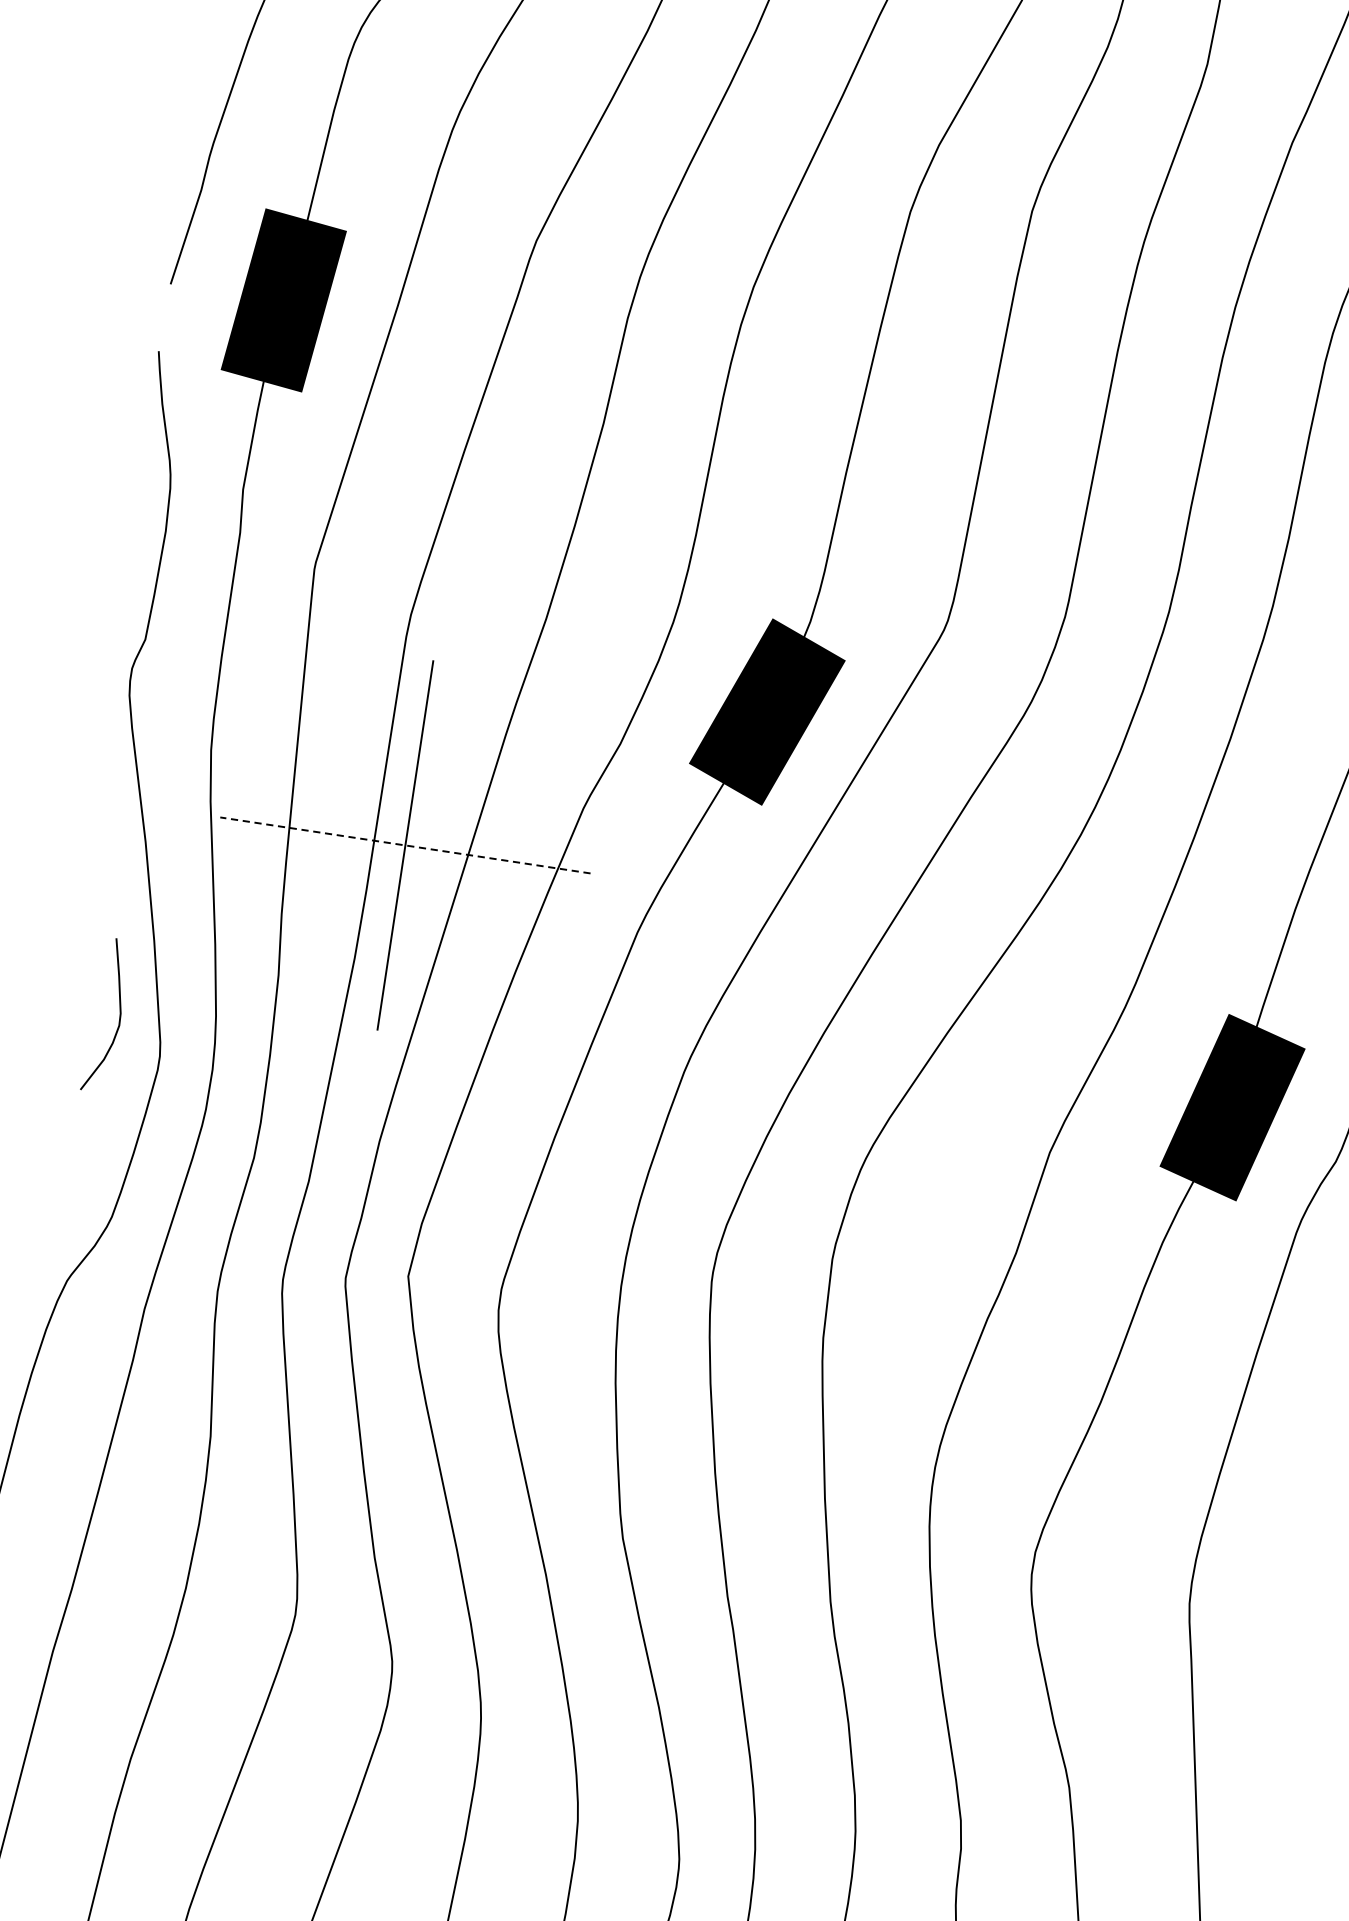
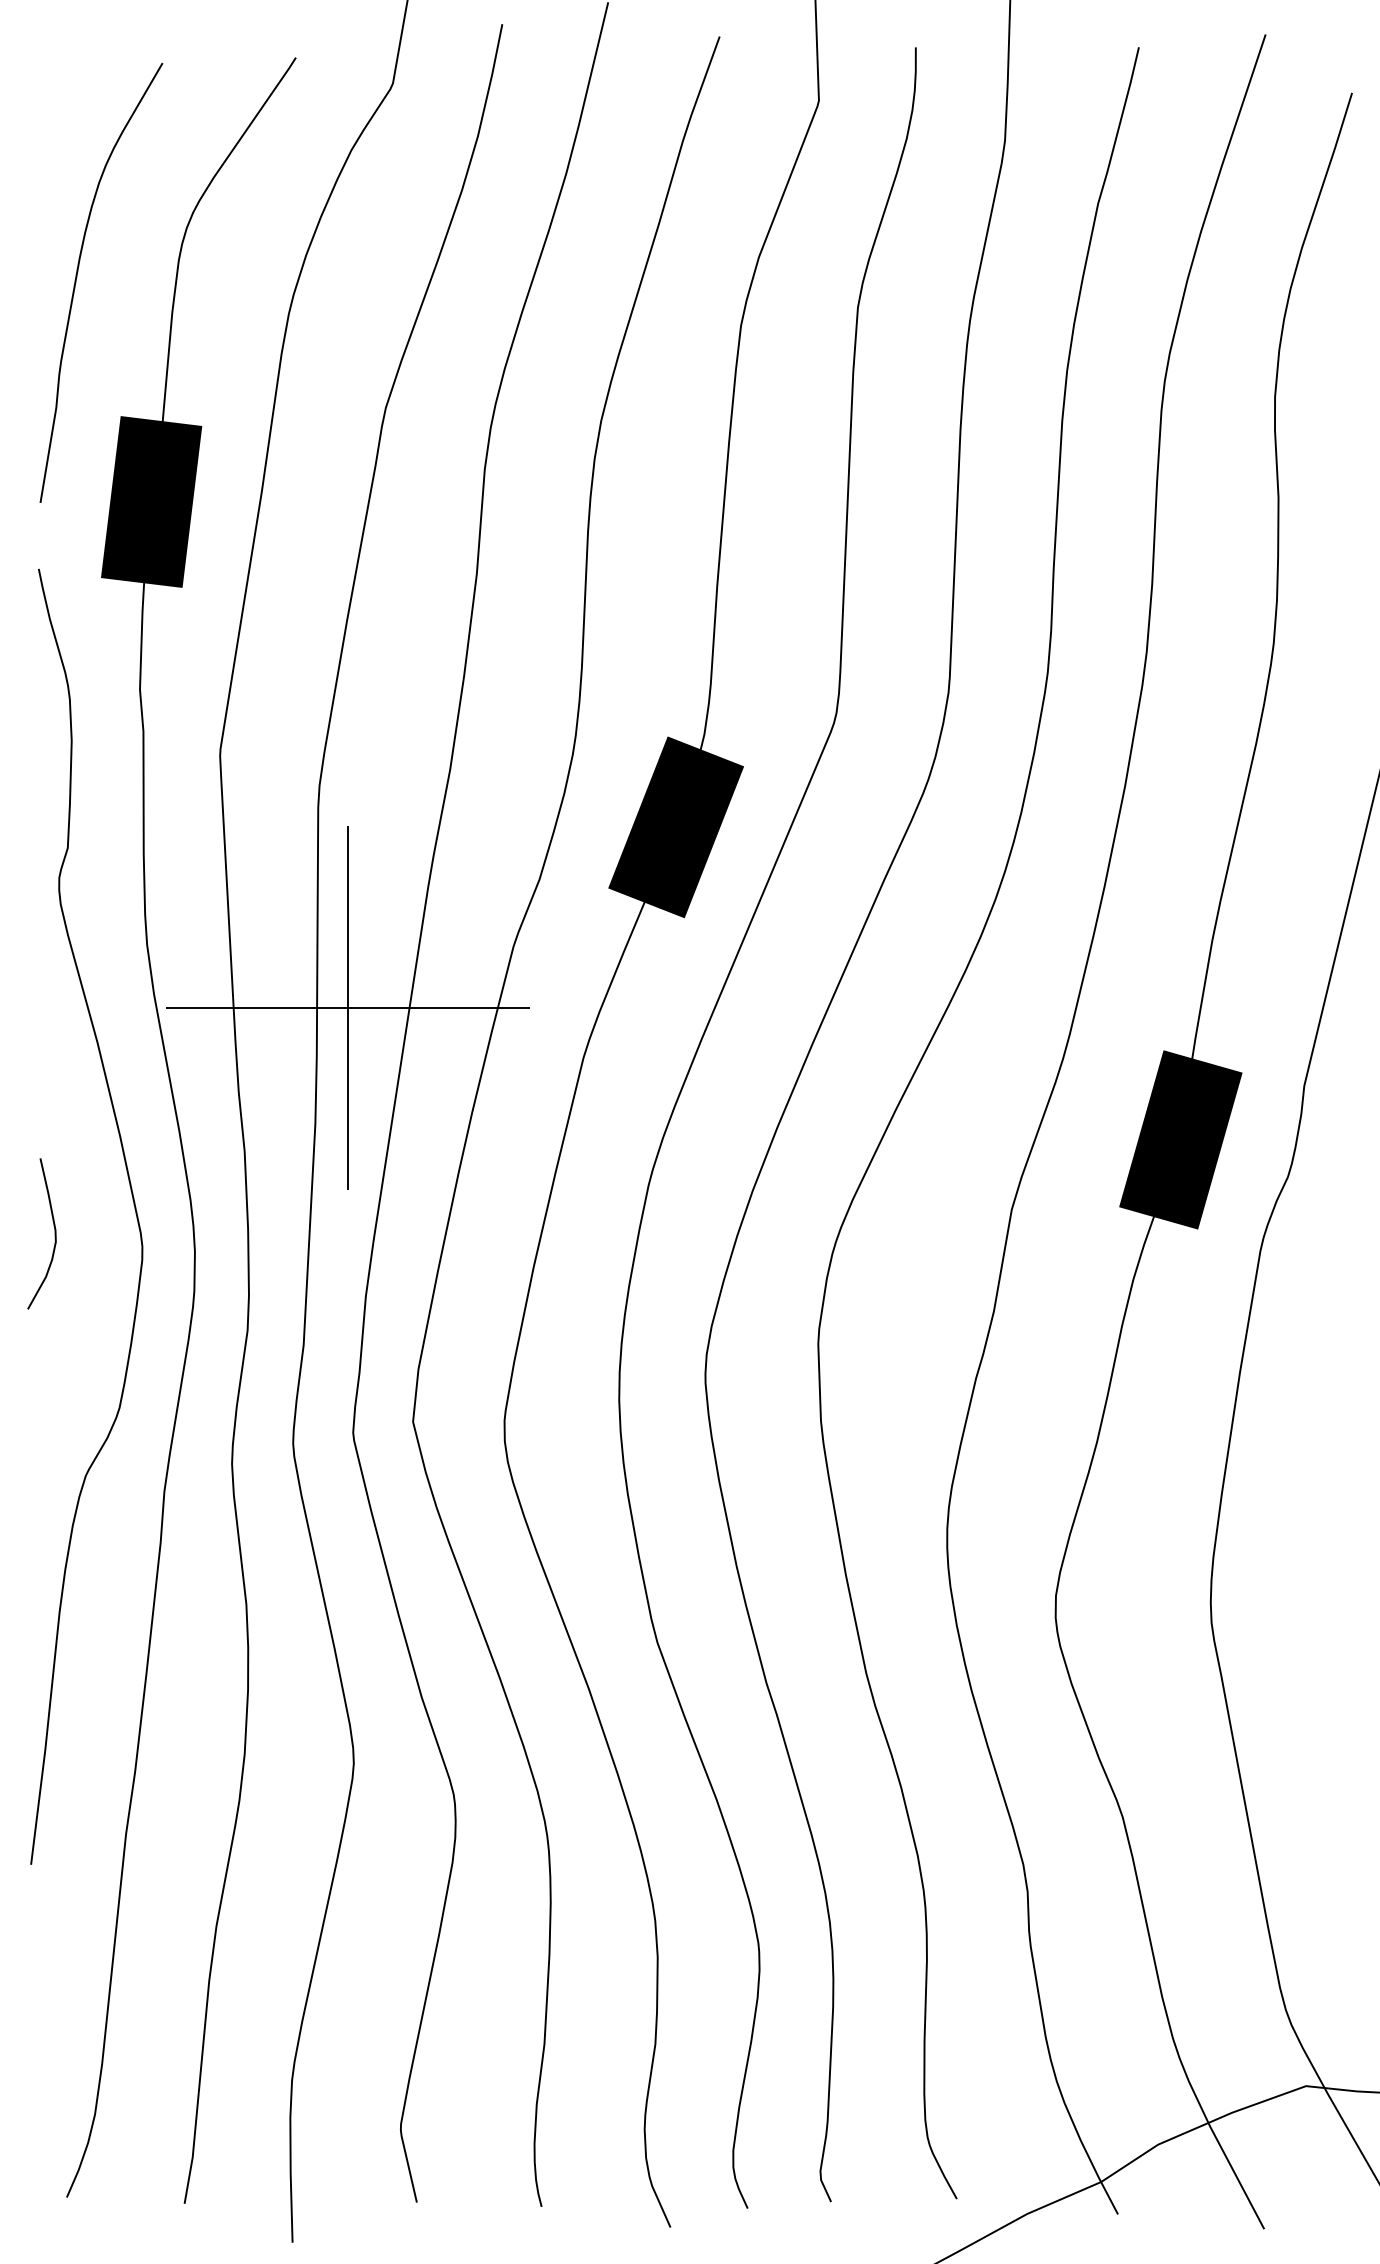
line: (405, 845) -> (347, 1008), dashed -> solid
curve: (119, 1016) -> (54, 1233), moved

